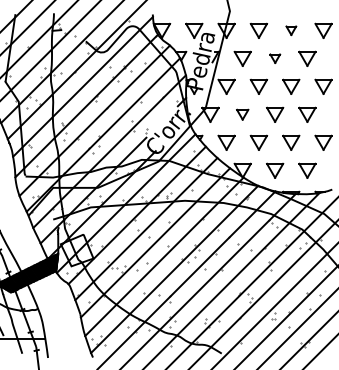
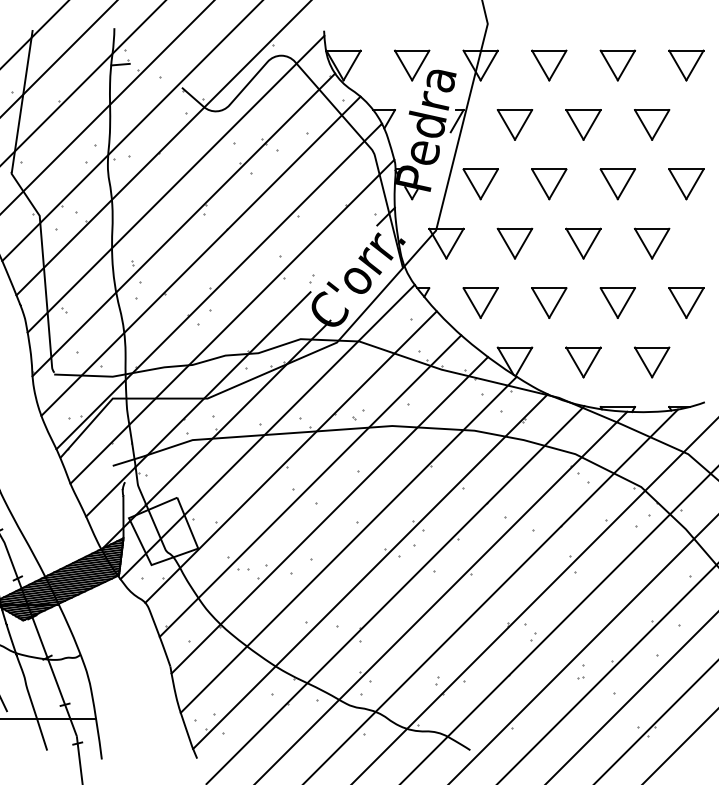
part: (291, 30) -> (618, 64), size x1.67
part: (275, 58) -> (584, 124), size x1.67
part: (242, 114) -> (514, 242), size x1.43

